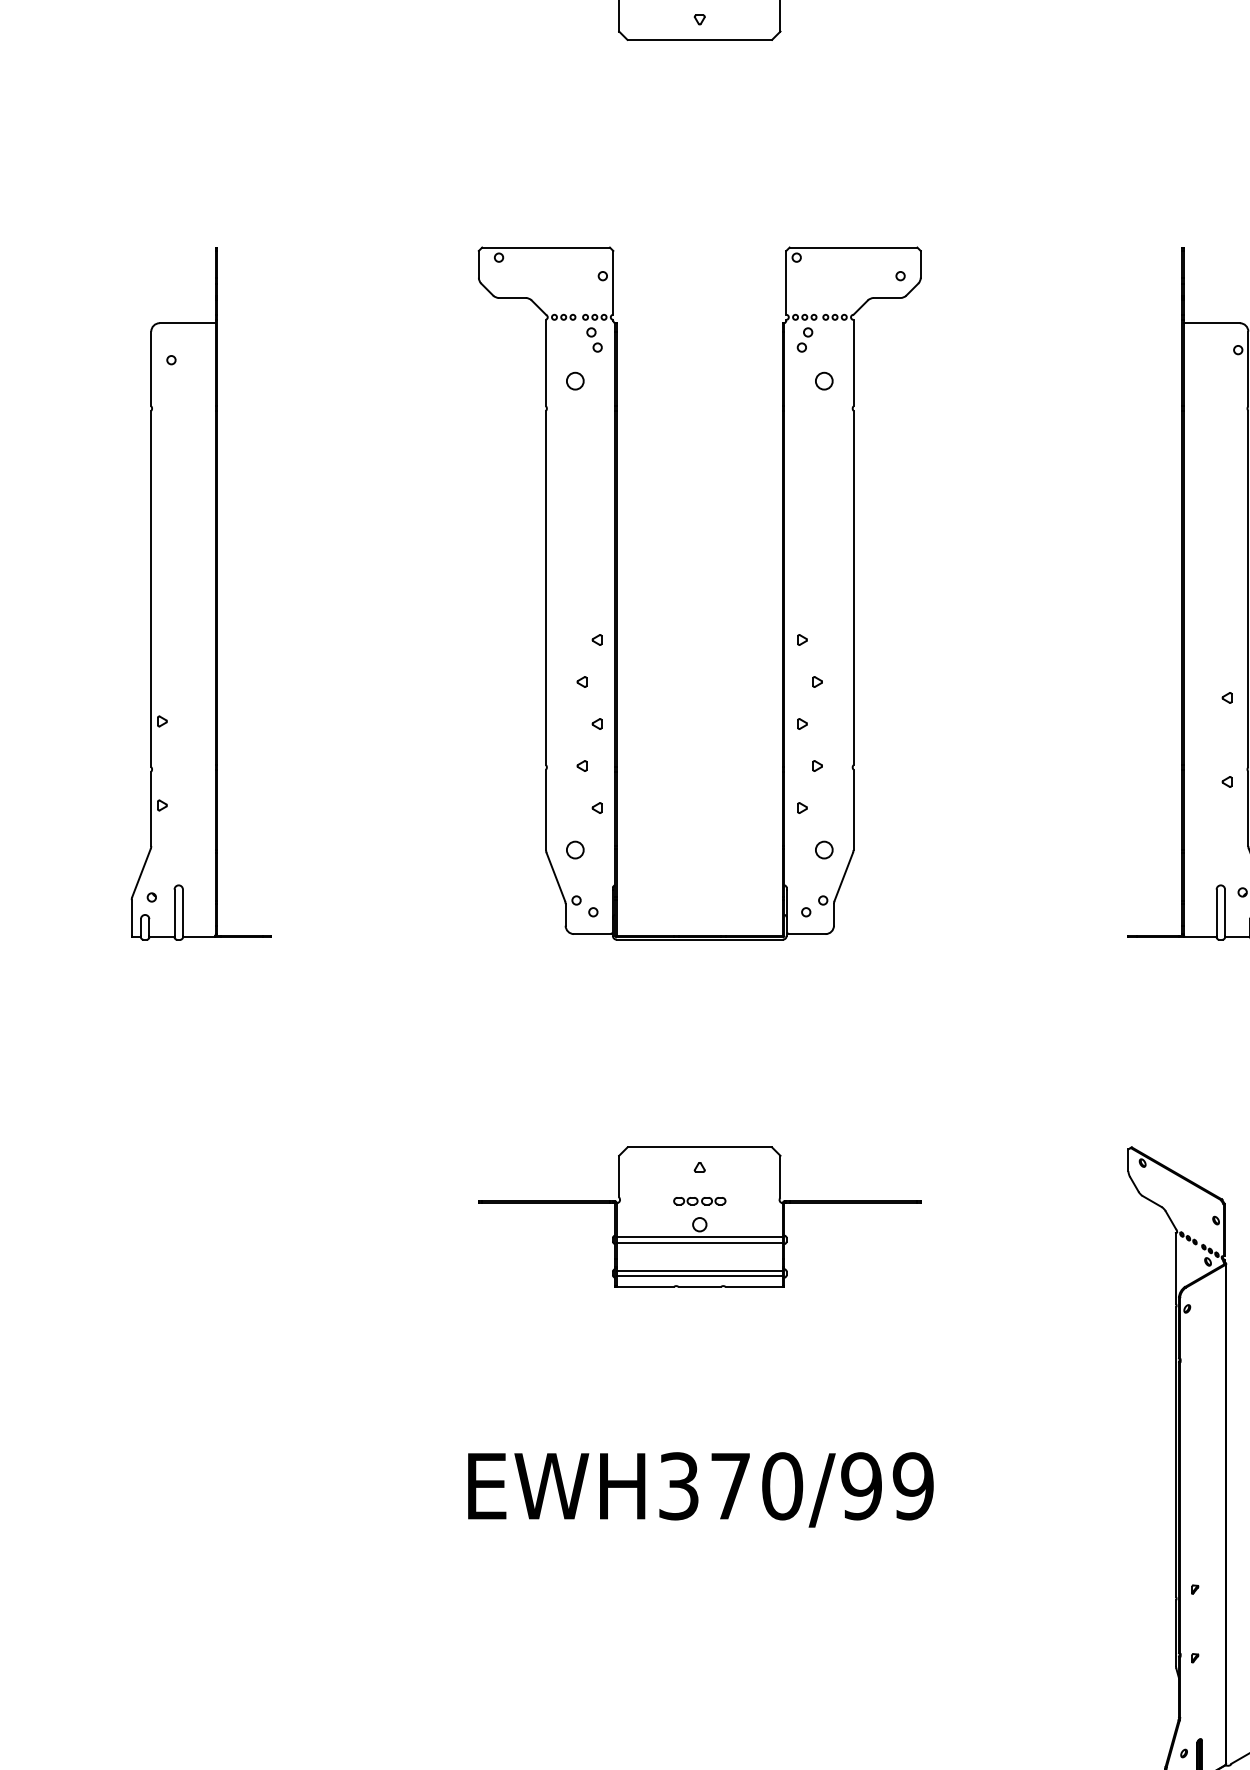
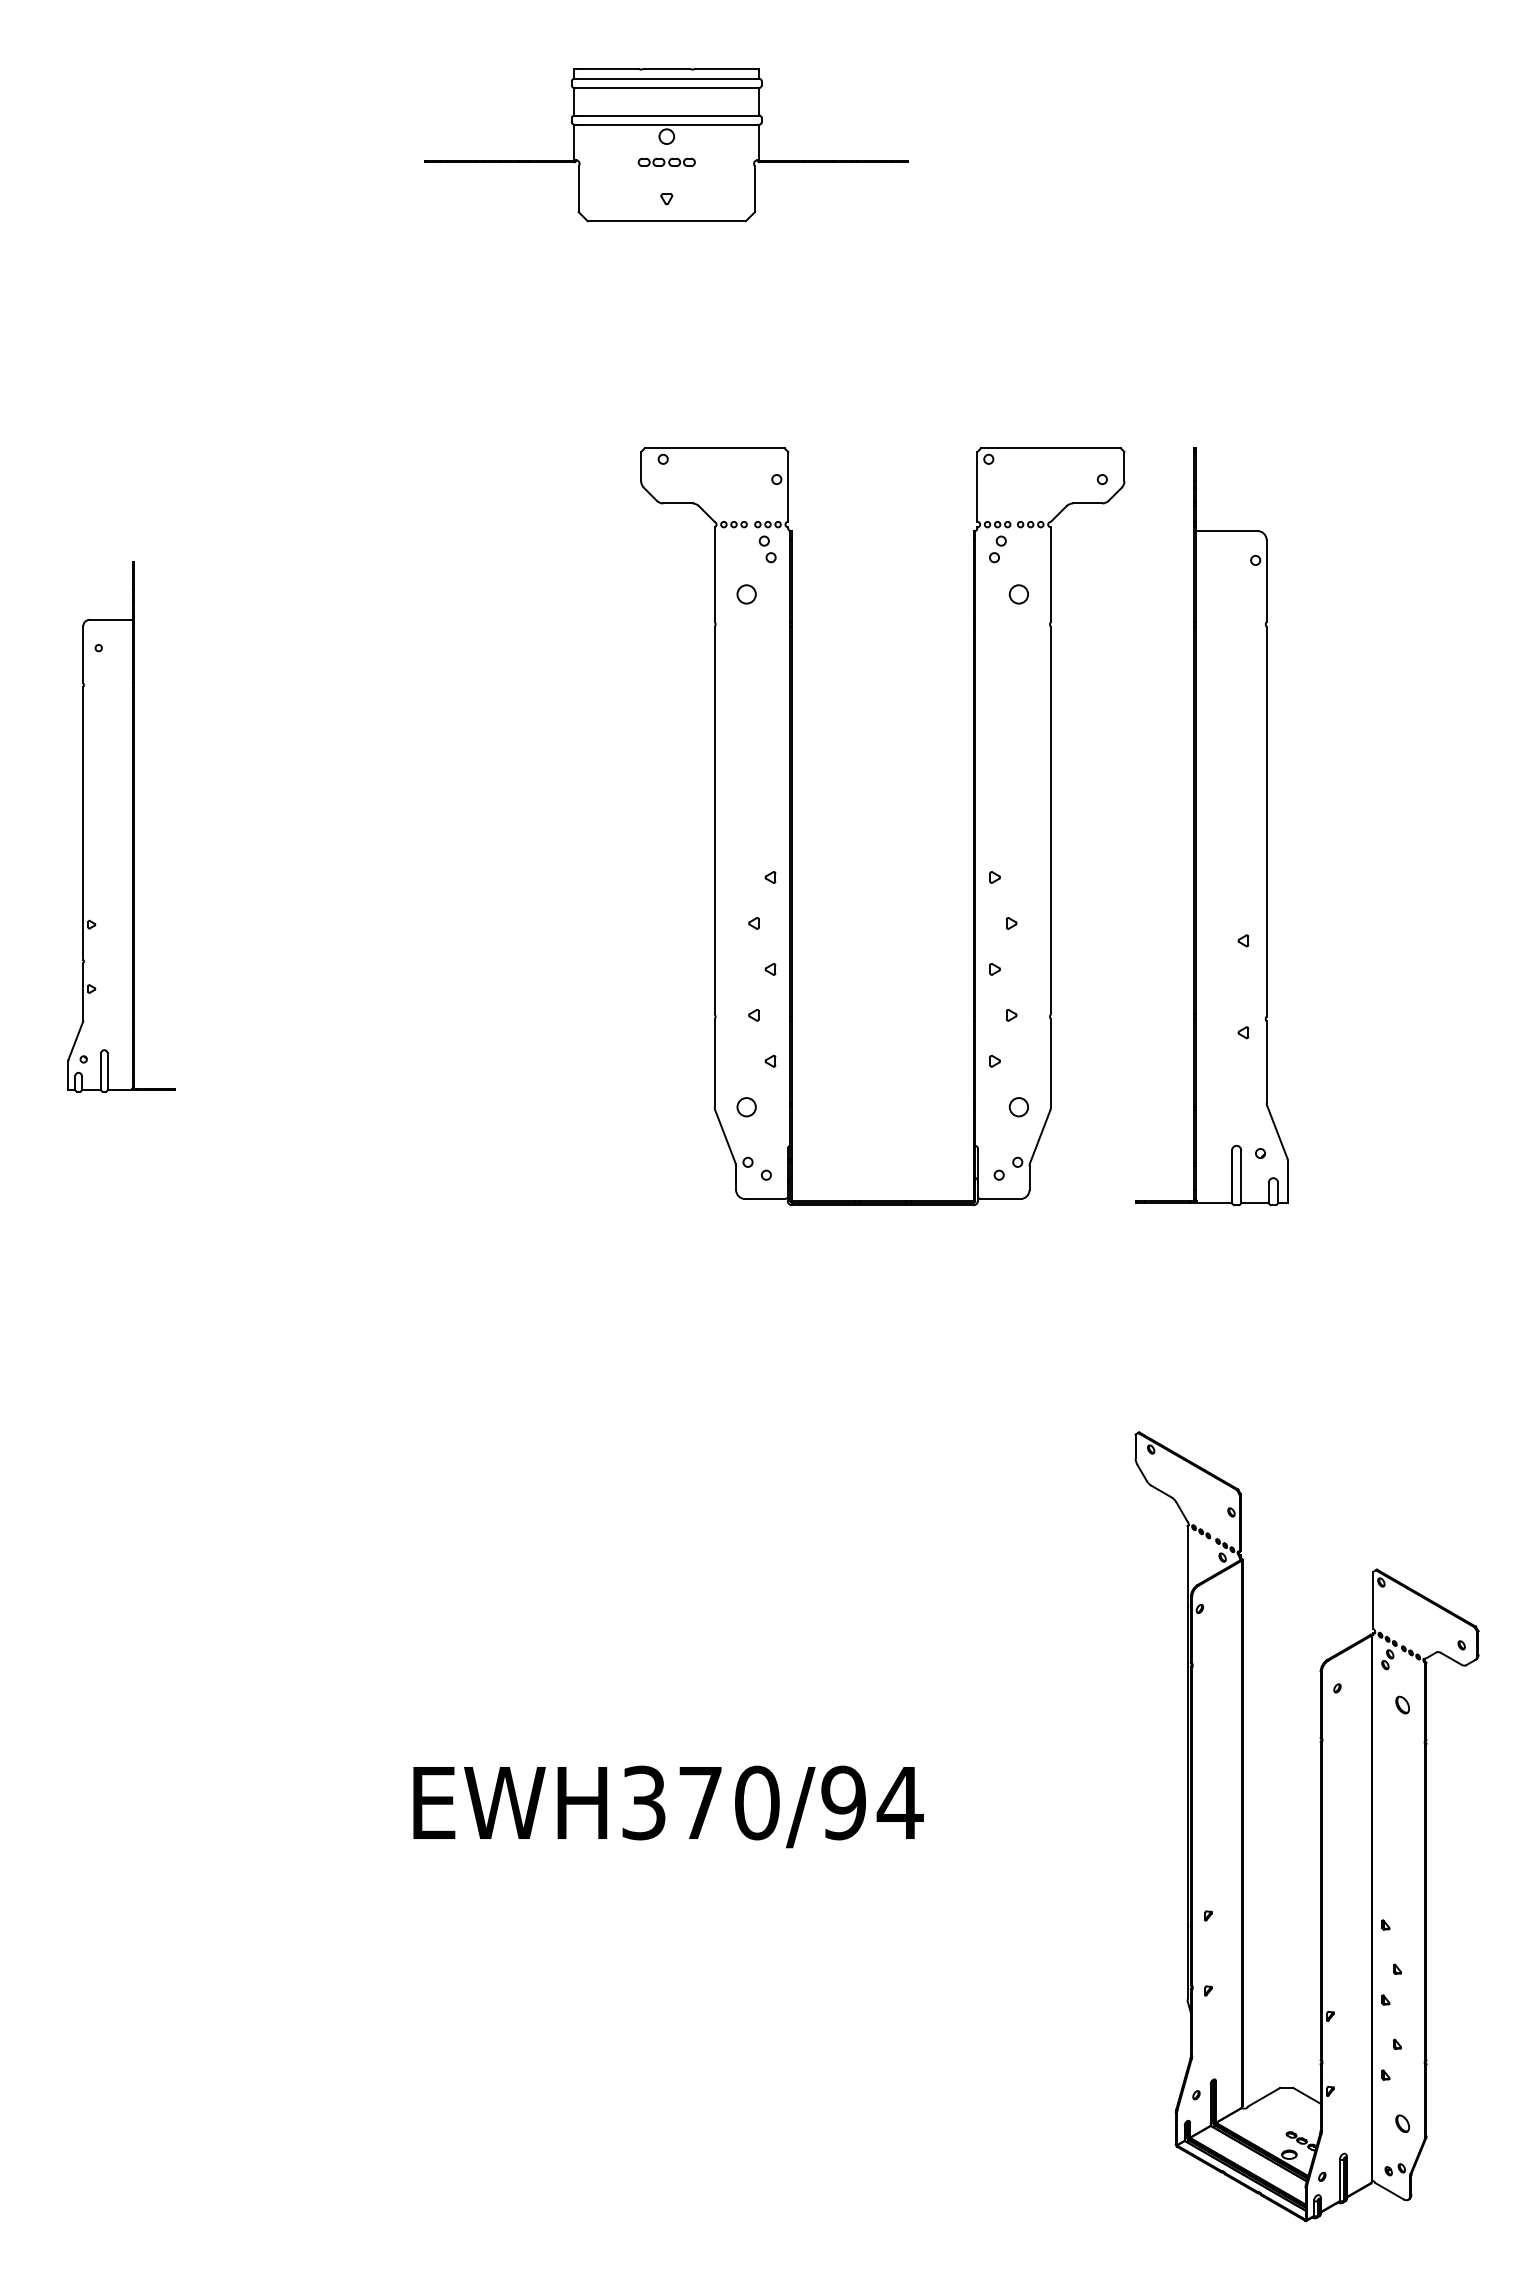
part: (201, 593) -> (121, 826), size x0.7
part: (617, 593) -> (792, 826), moved
part: (699, 1217) -> (666, 1508), removed
text: (912, 1485) -> (899, 1802), EWH370/99 -> EWH370/94

